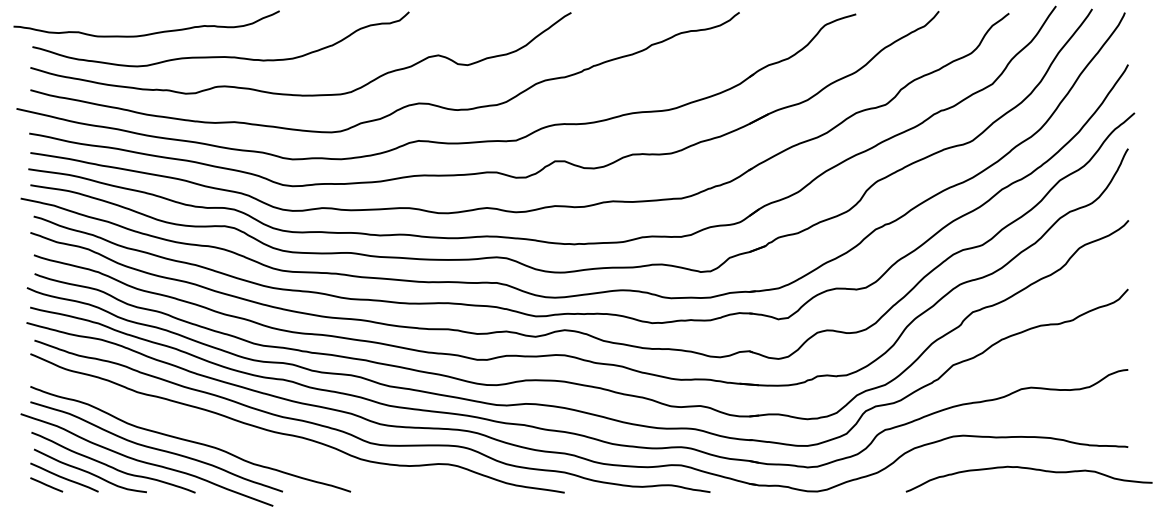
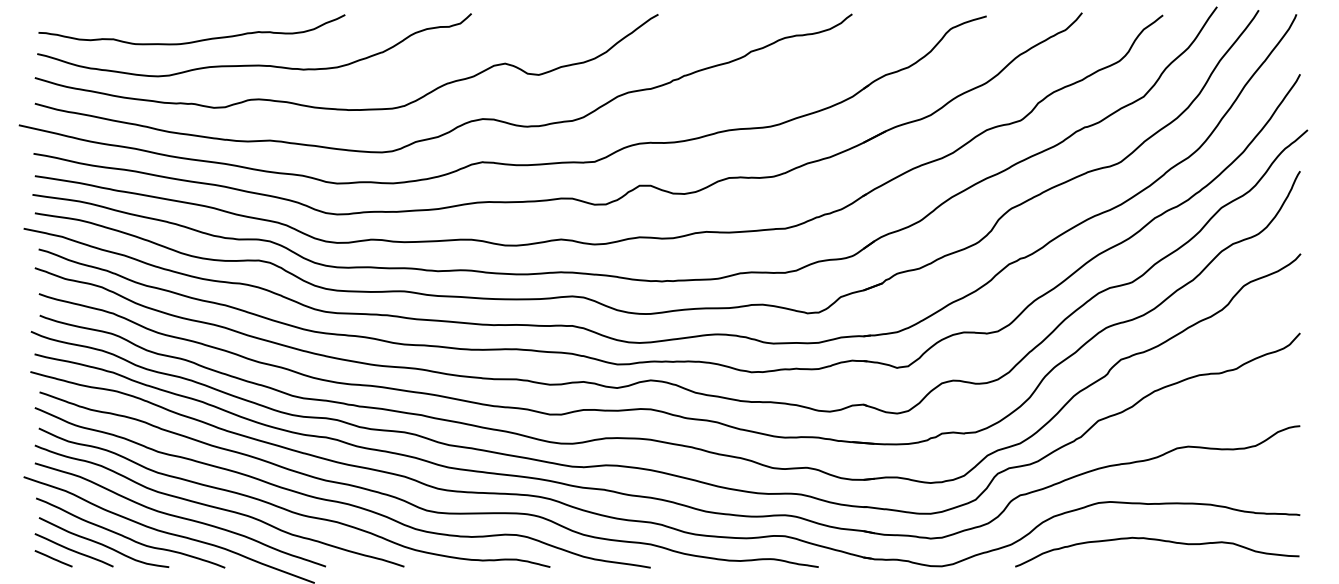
curve: (147, 33) -> (192, 40), moved
curve: (249, 441) -> (287, 508), added
curve: (1028, 469) -> (1156, 540), moved

